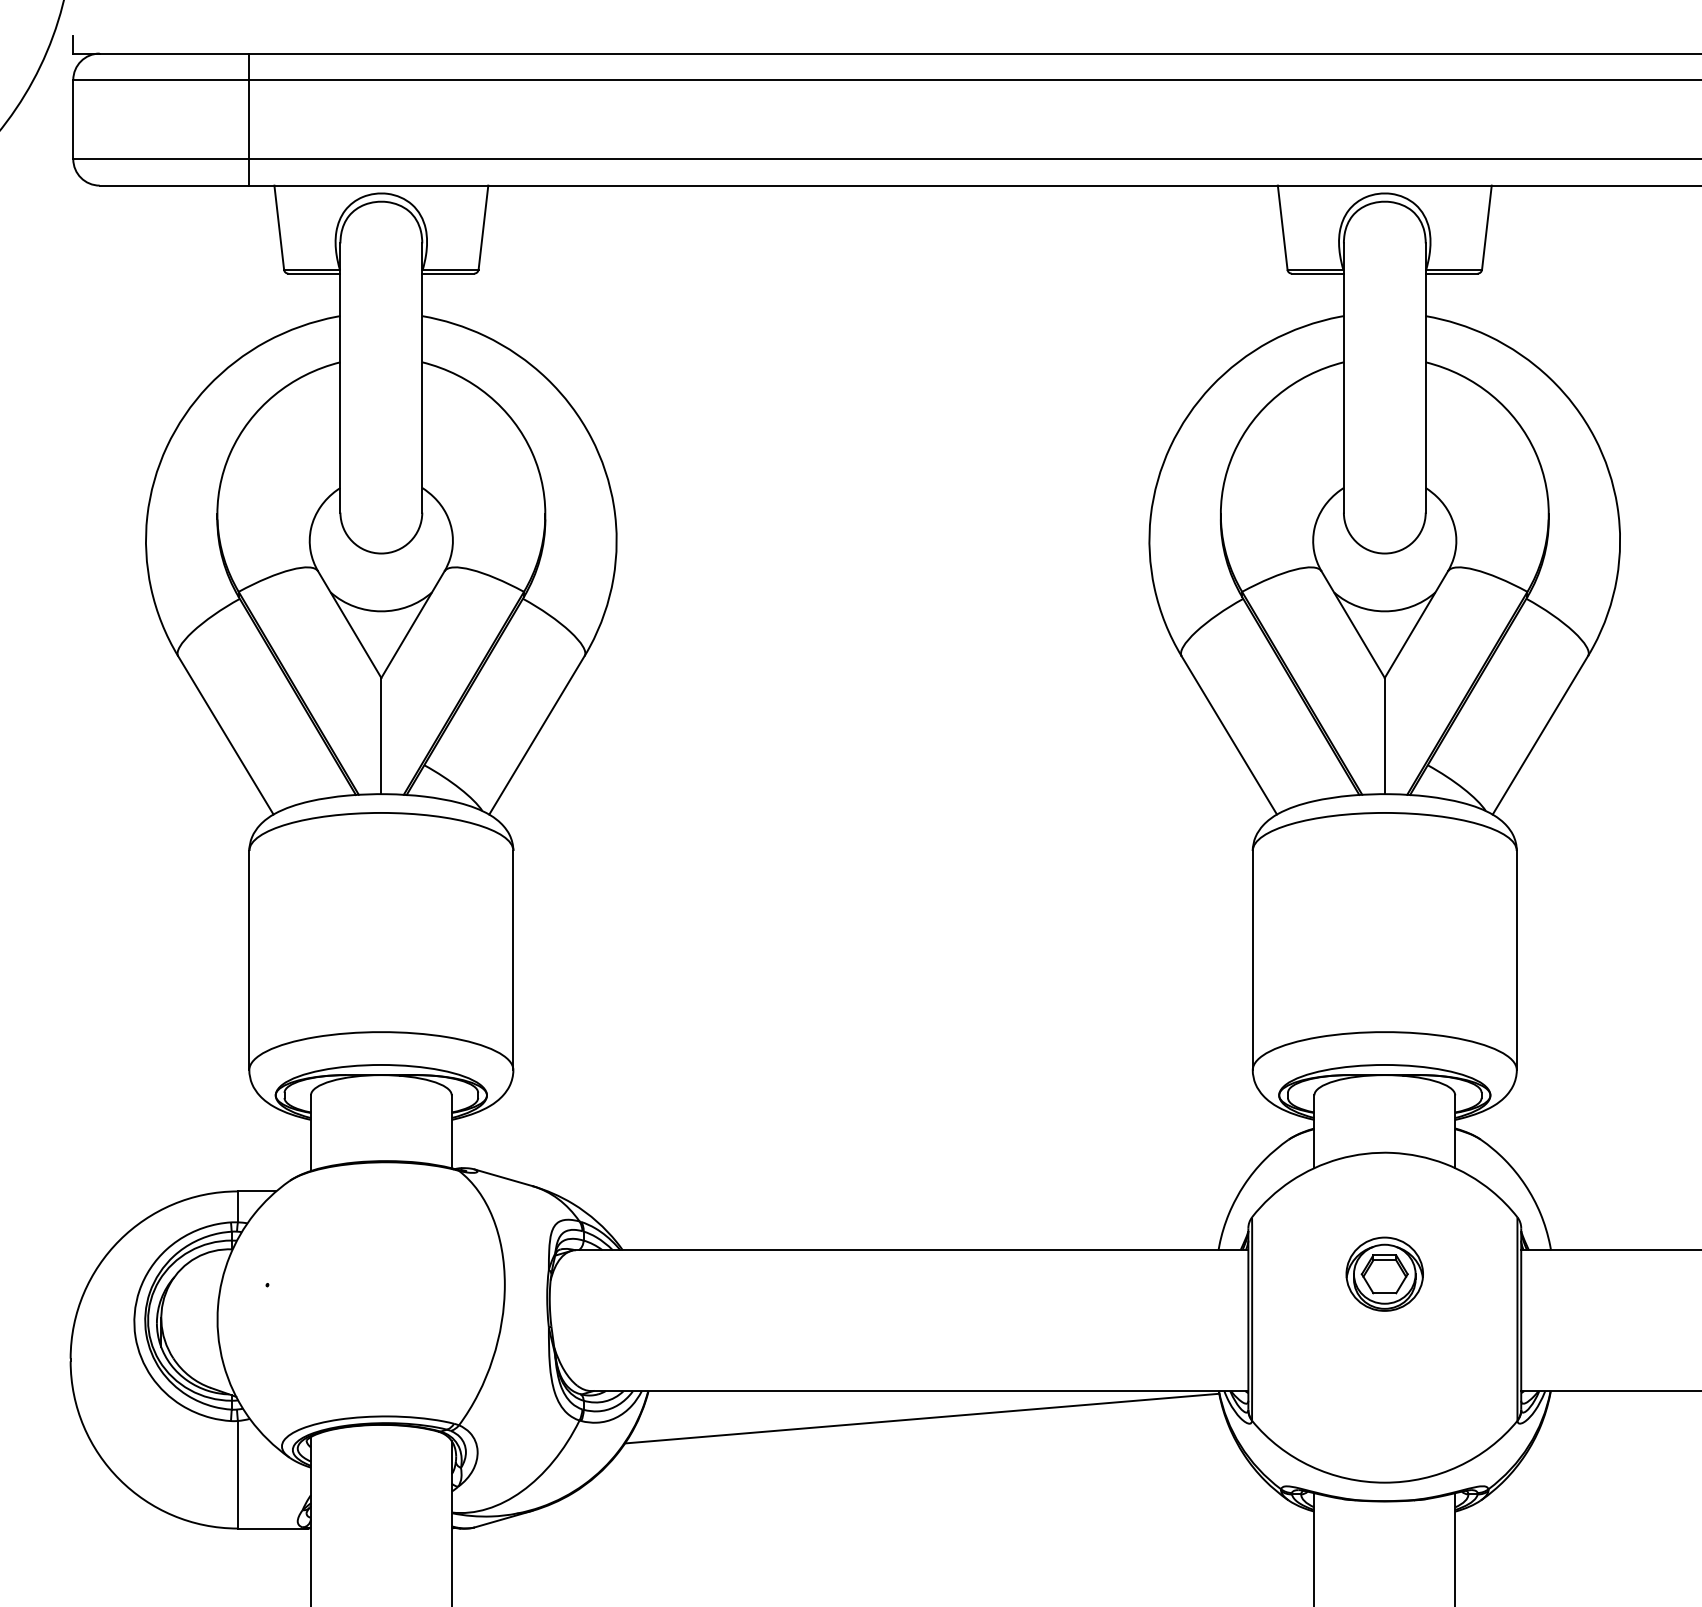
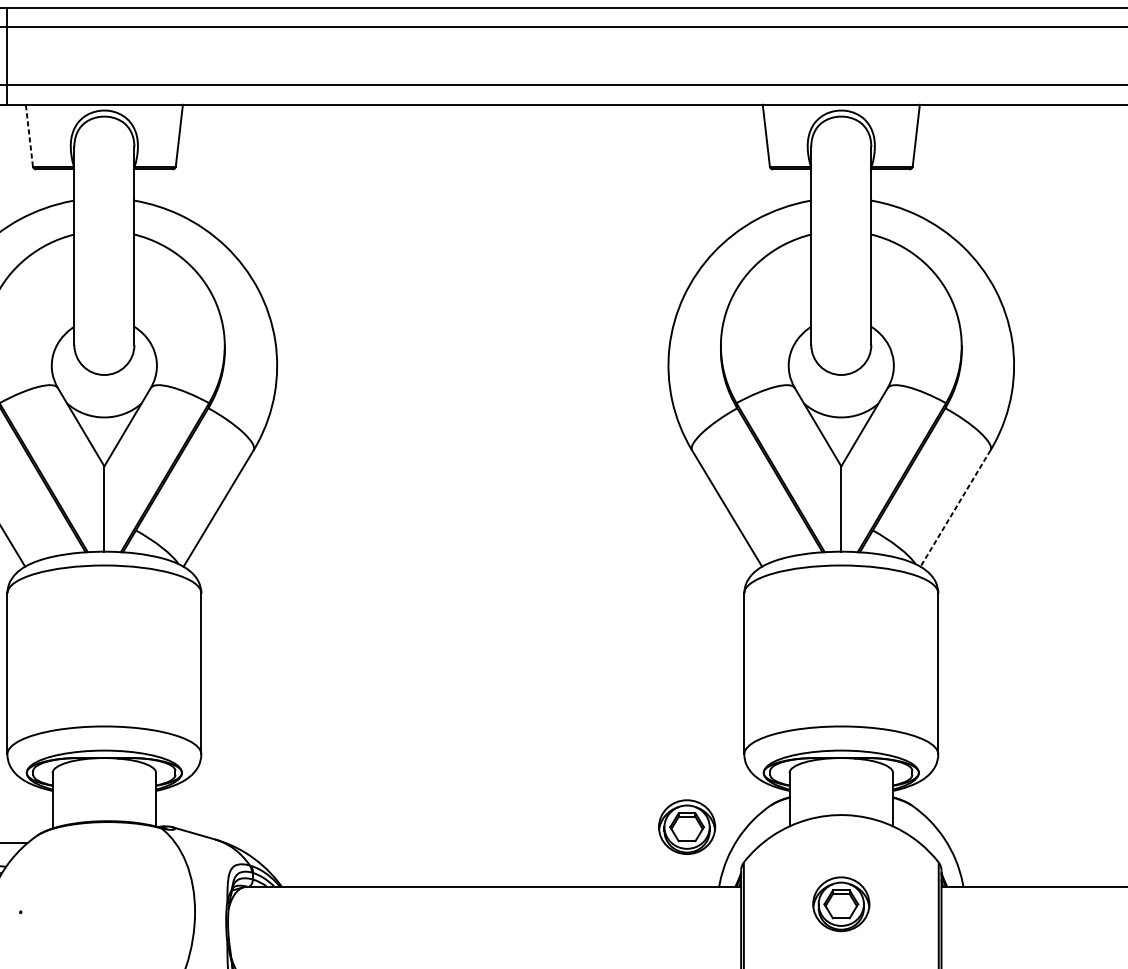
line: (279, 227) -> (29, 135), solid -> dashed
line: (1540, 735) -> (955, 508), solid -> dashed
part: (1174, 1168) -> (686, 826), added

